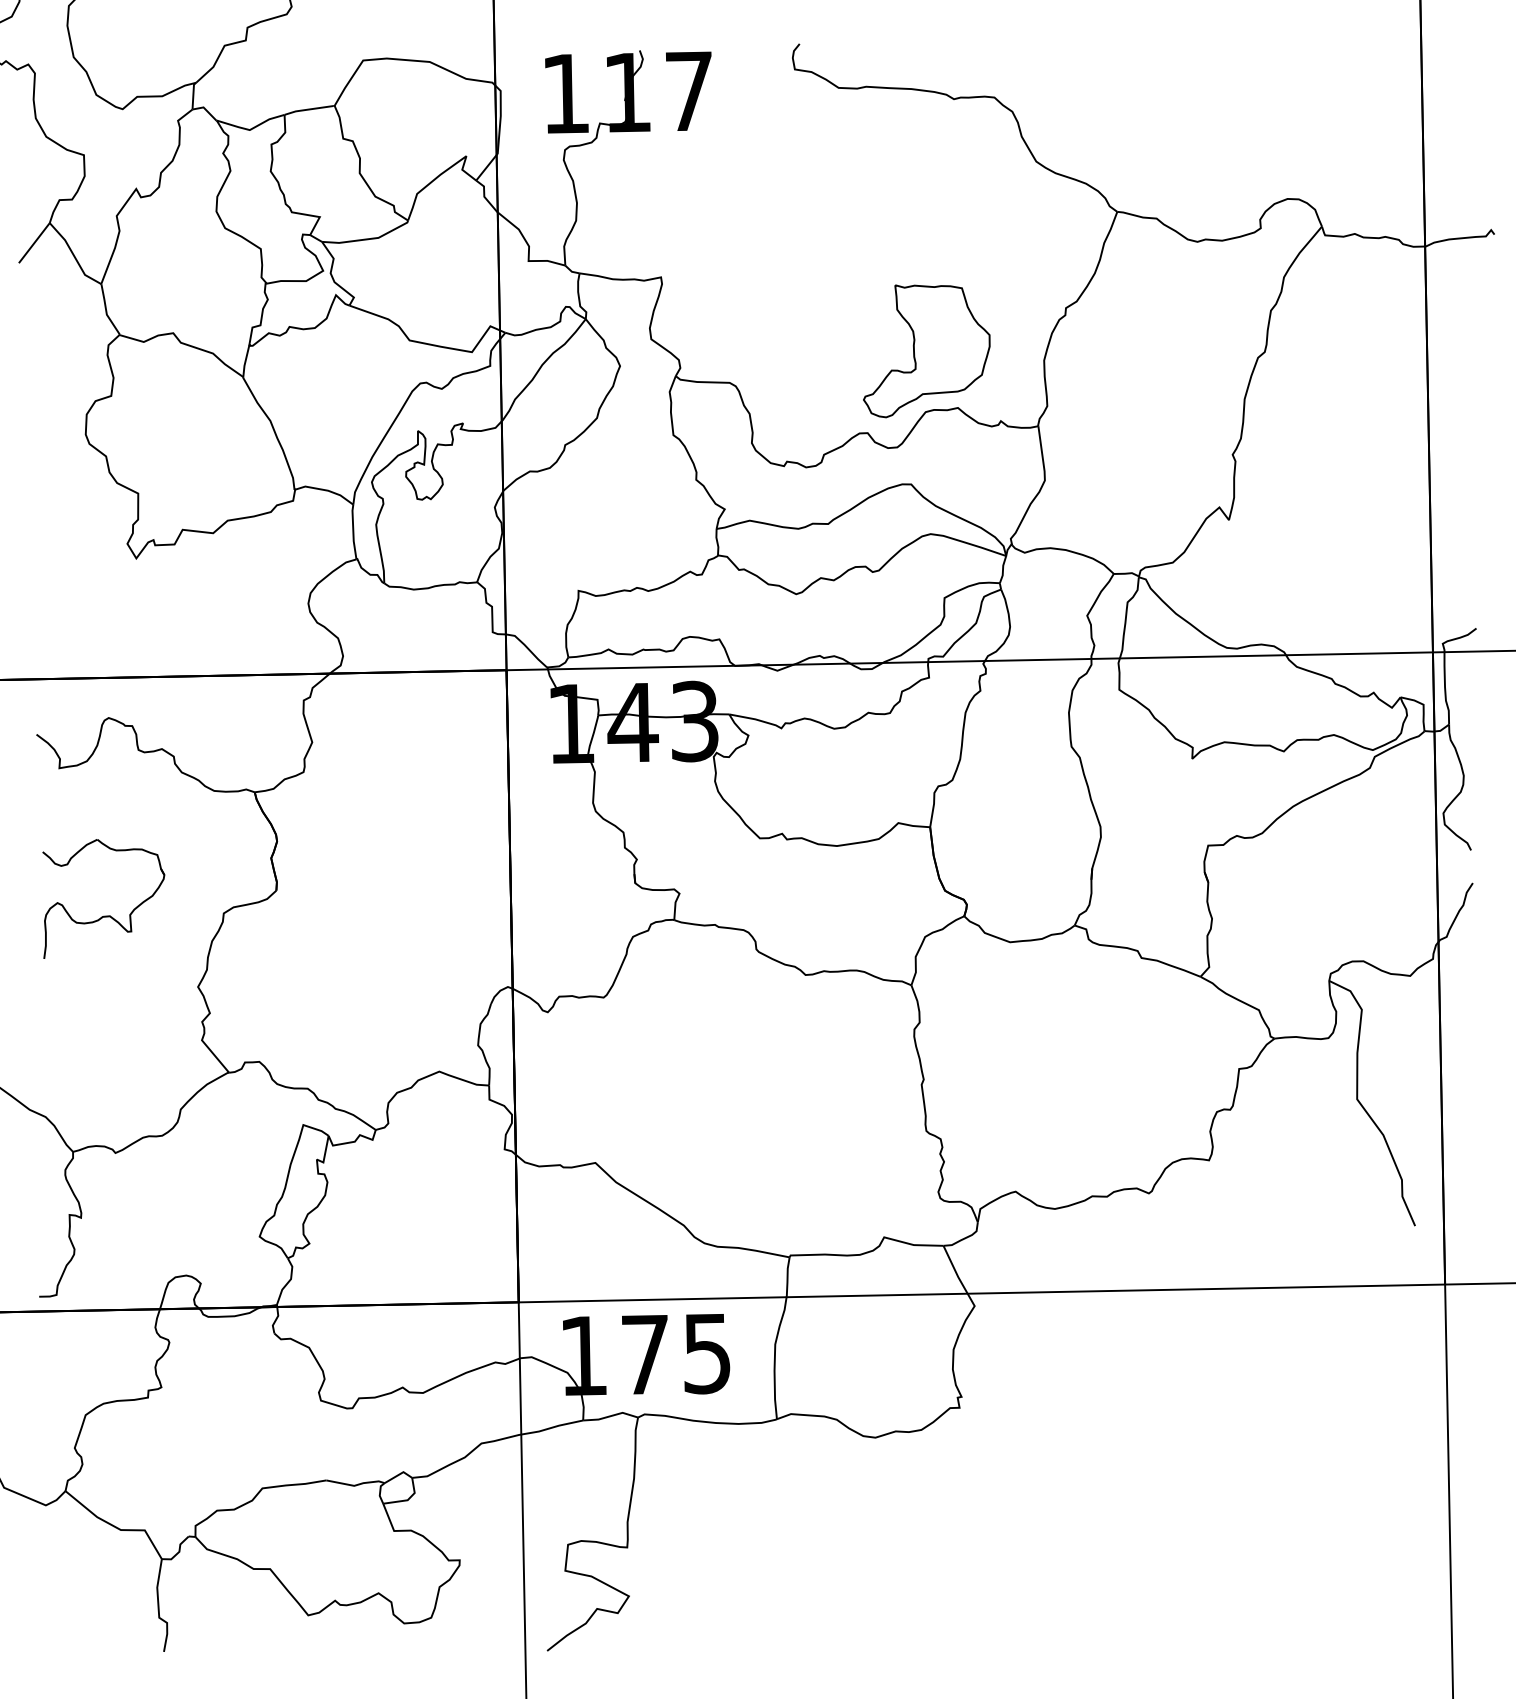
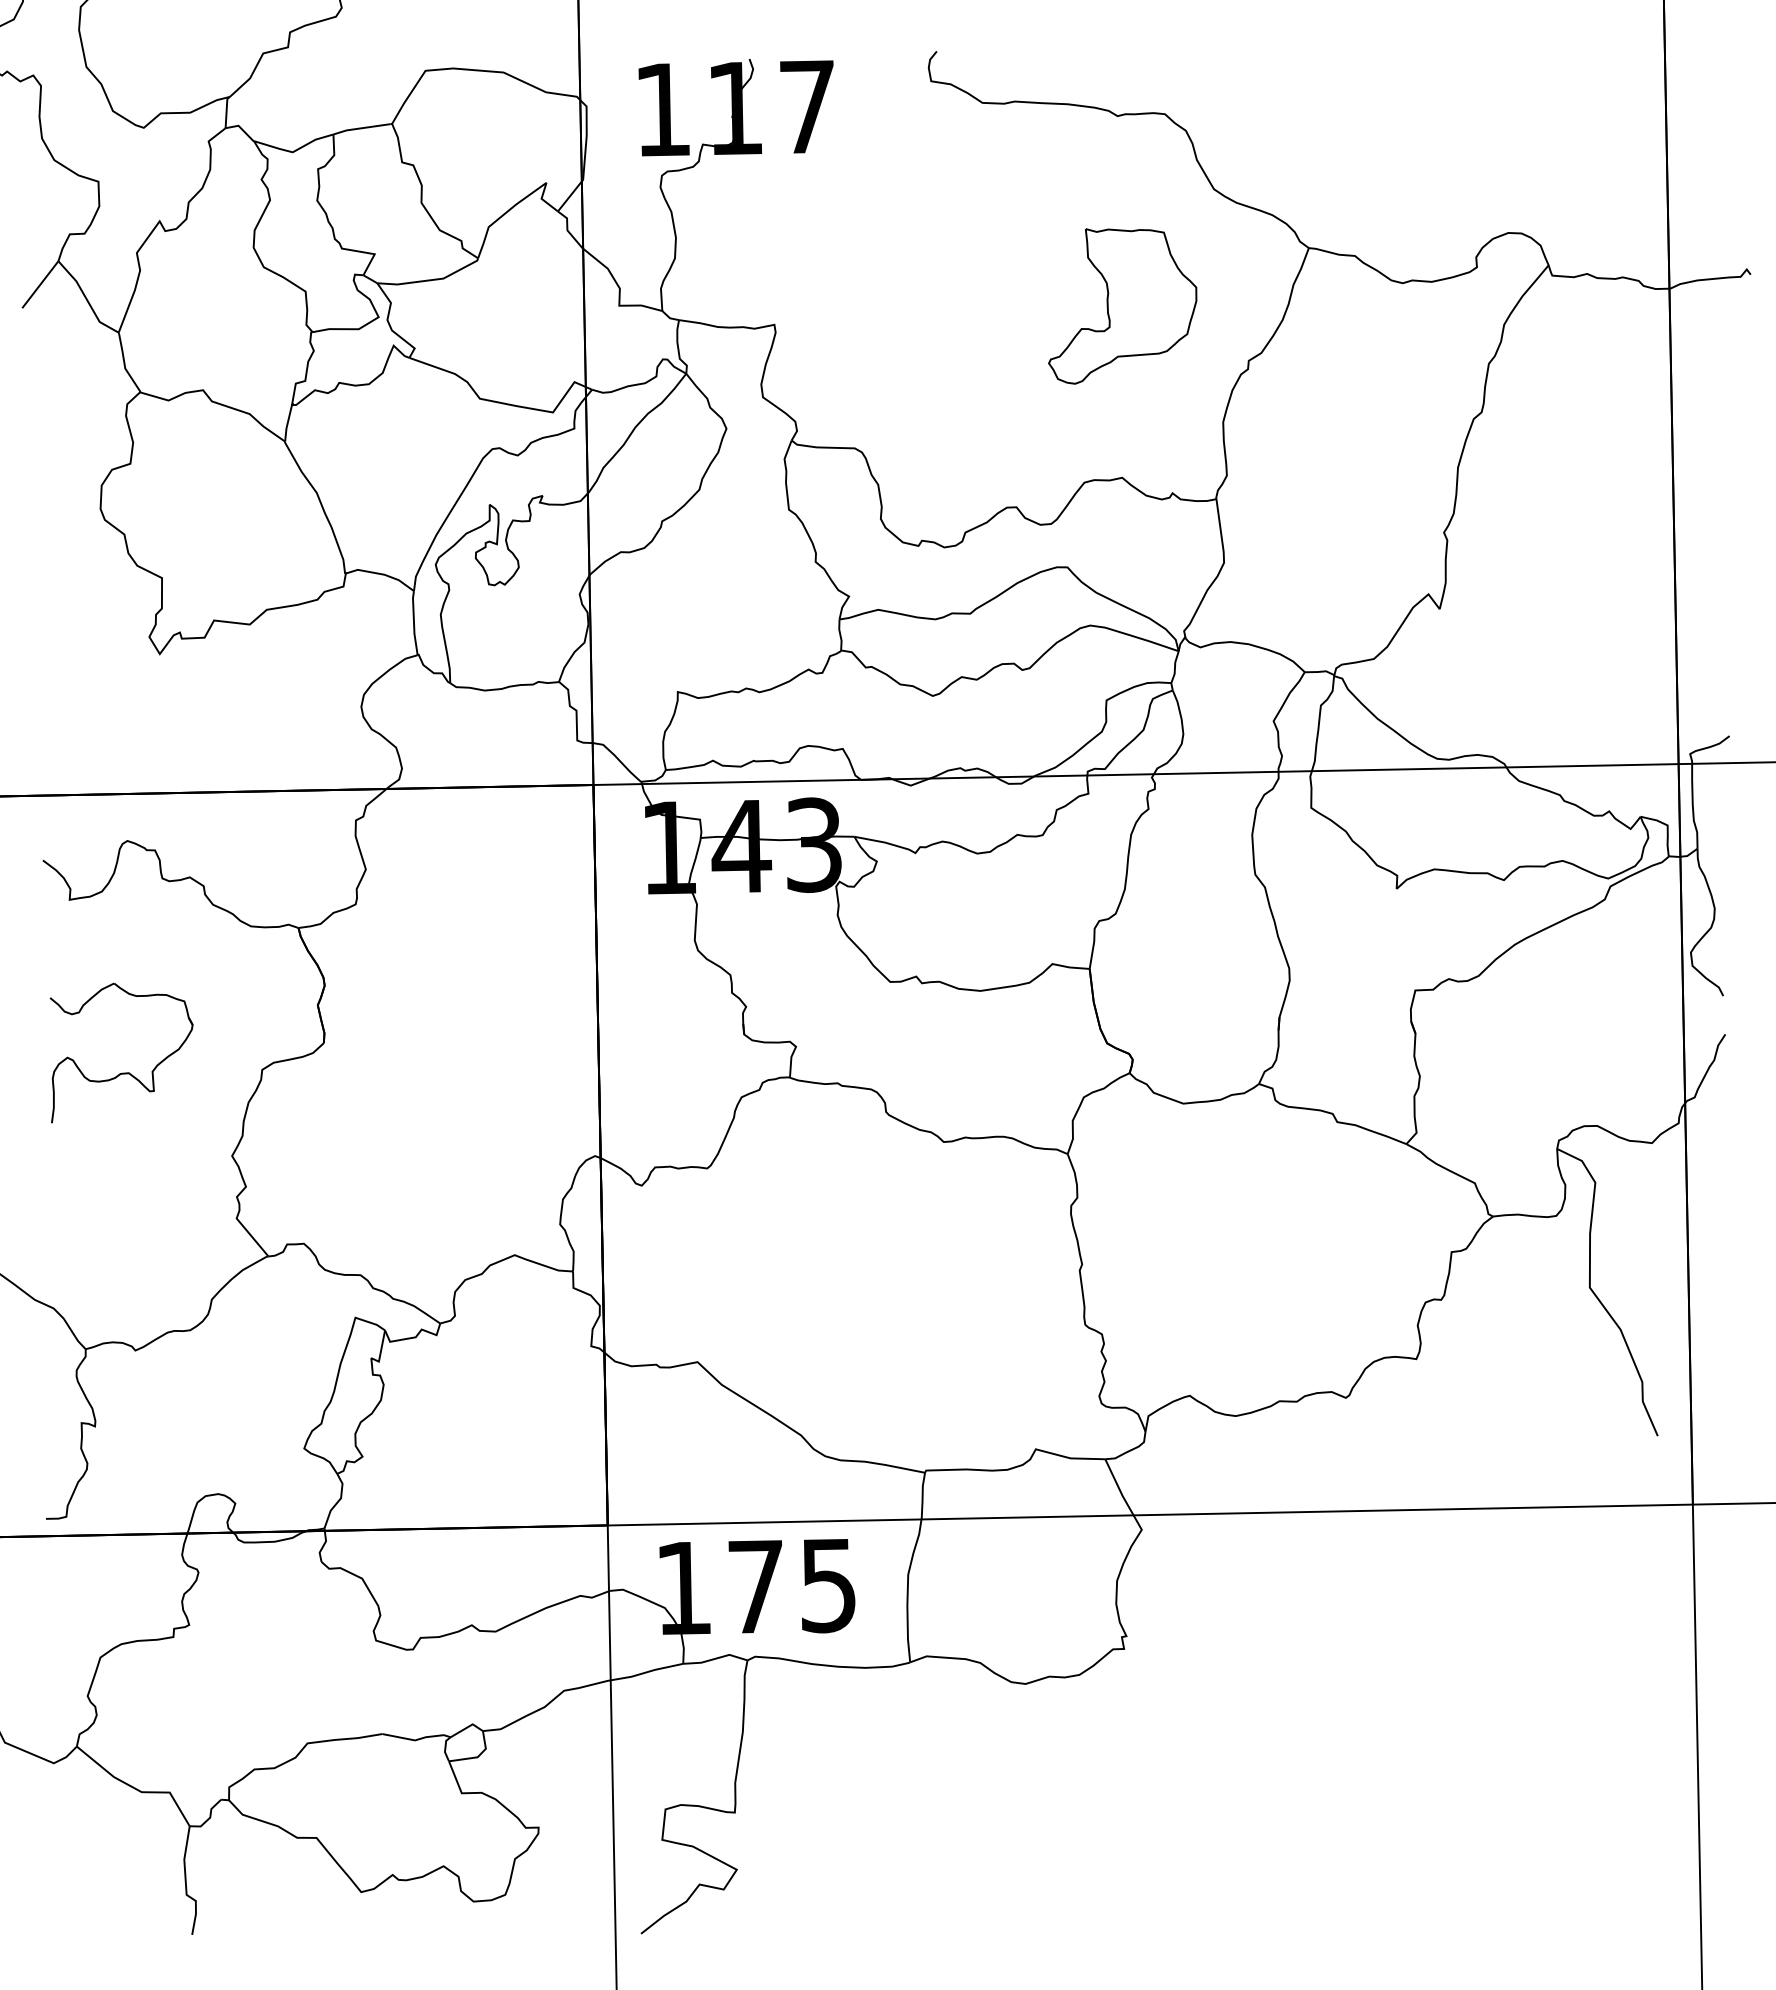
part: (926, 351) -> (1122, 306), moved

